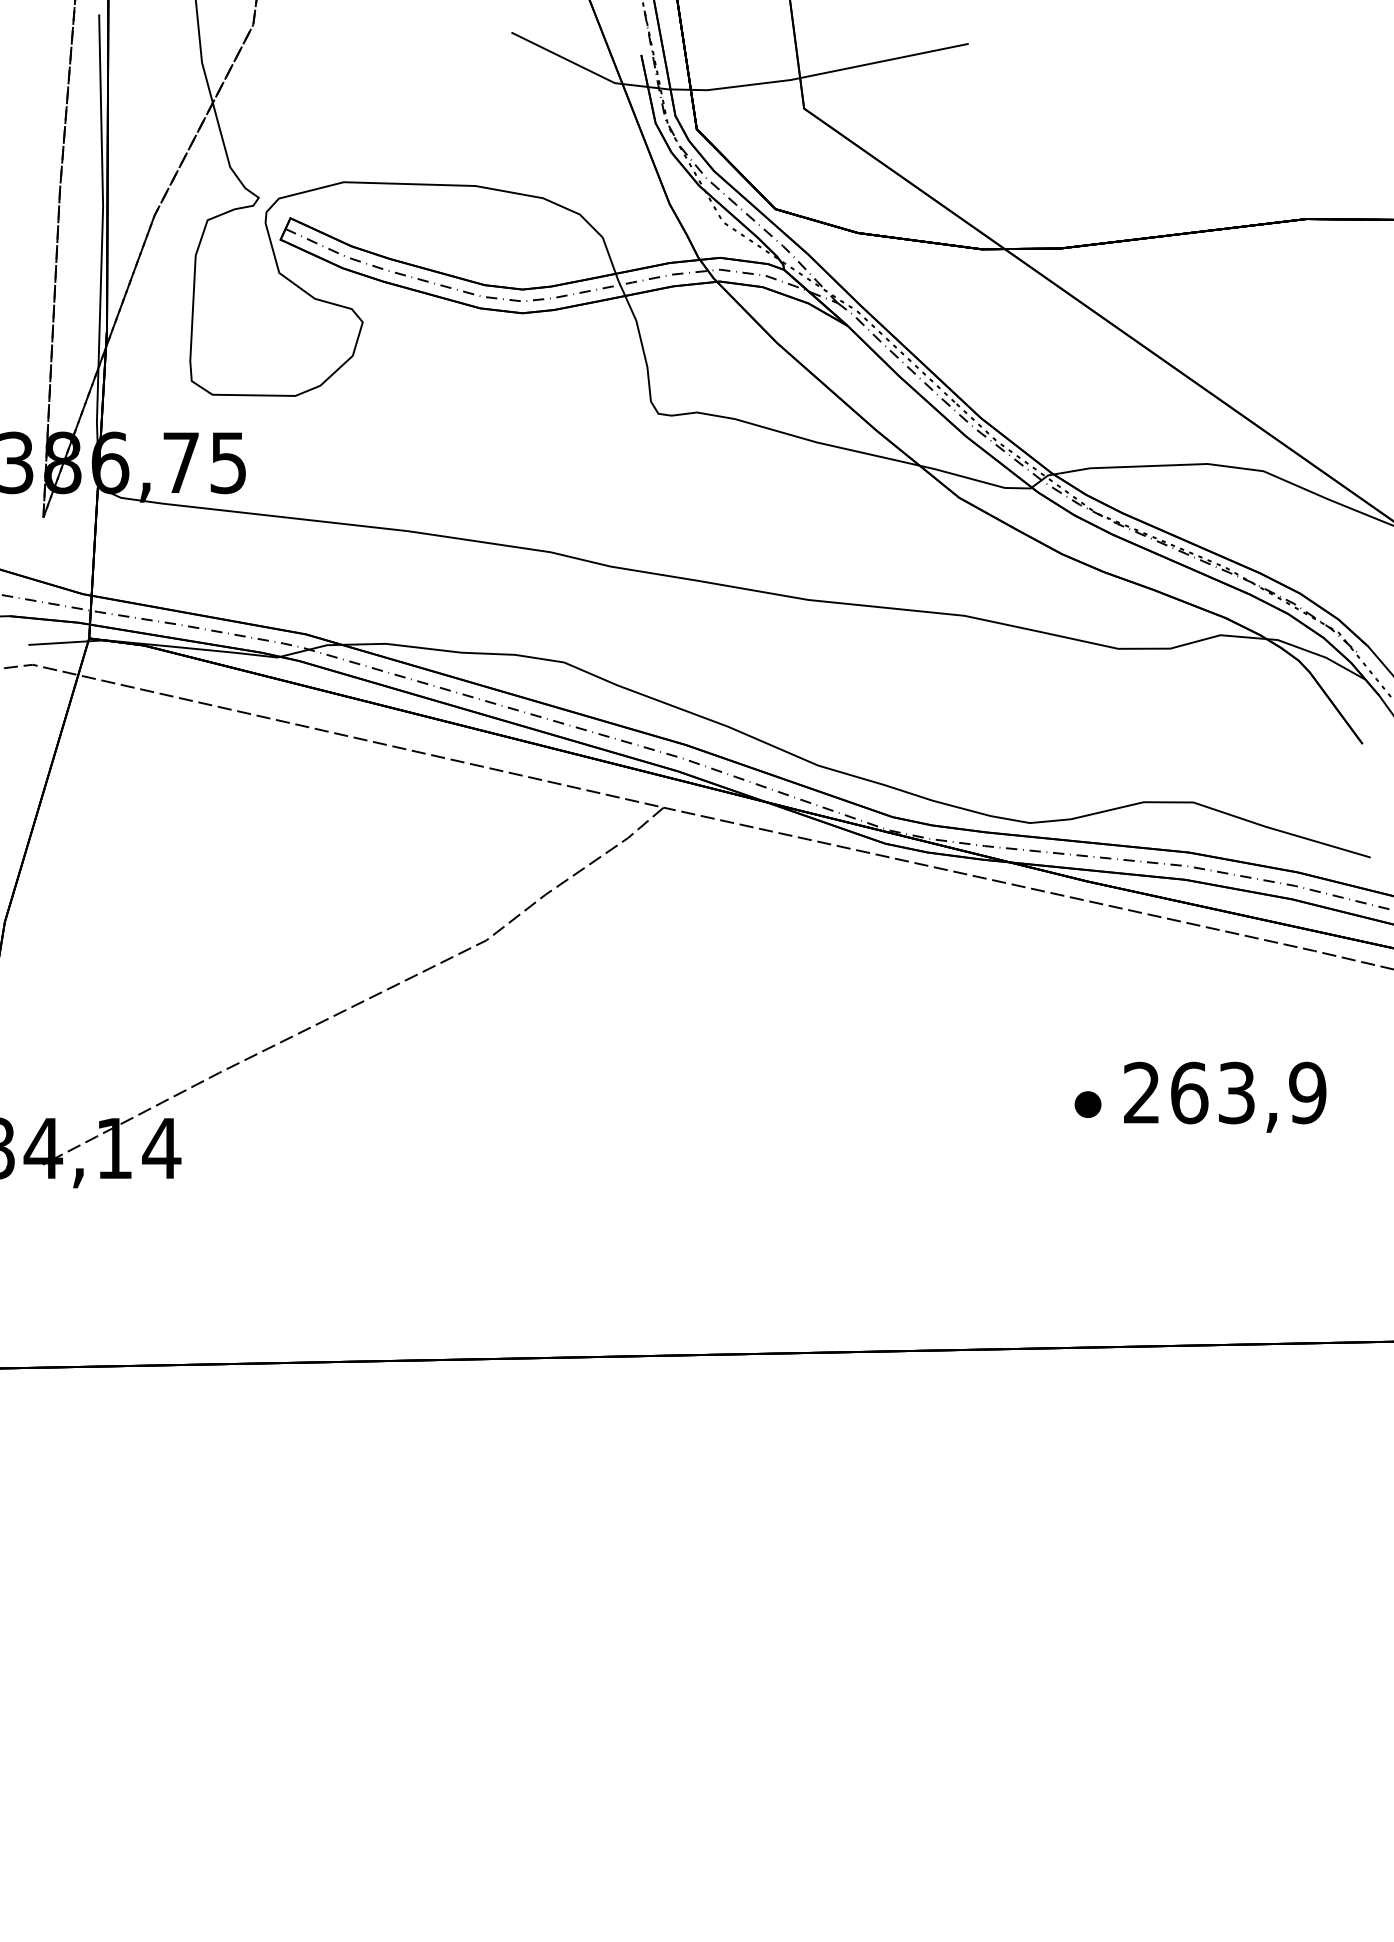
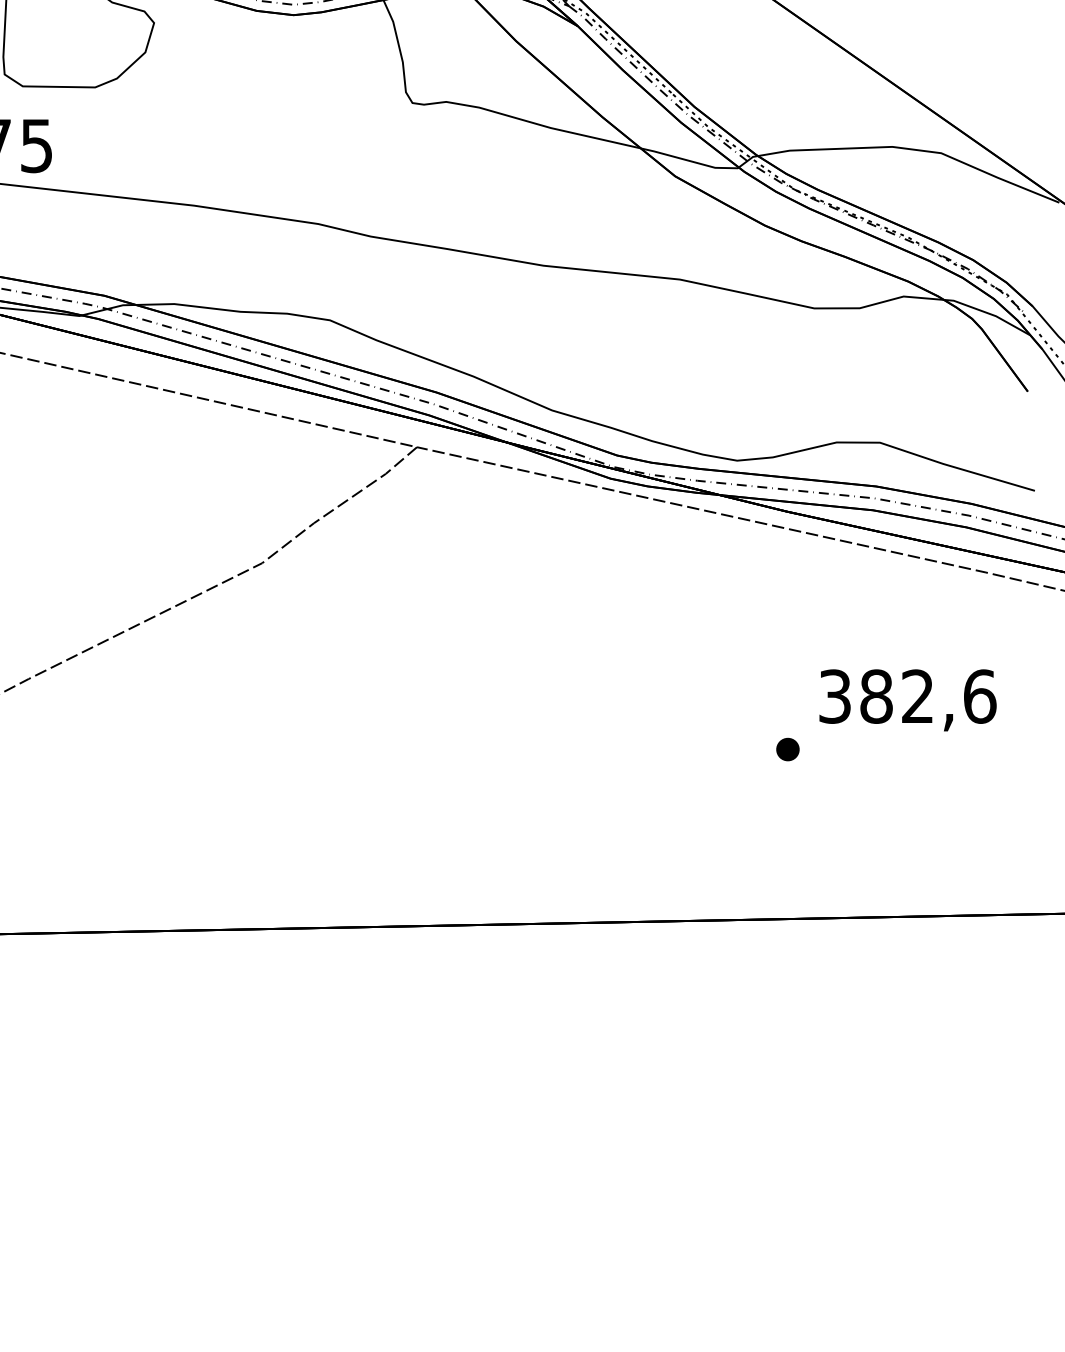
text: (1225, 1092) -> (908, 696), 263,9 -> 382,6
part: (1087, 1104) -> (787, 749), moved

